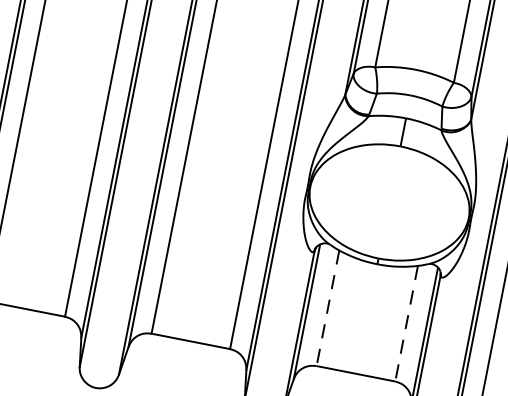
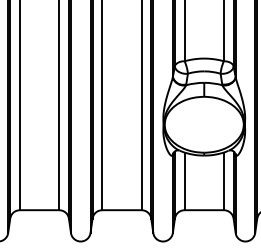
line: (327, 308) -> (184, 181), dashed -> solid
line: (405, 323) -> (223, 181), dashed -> solid

